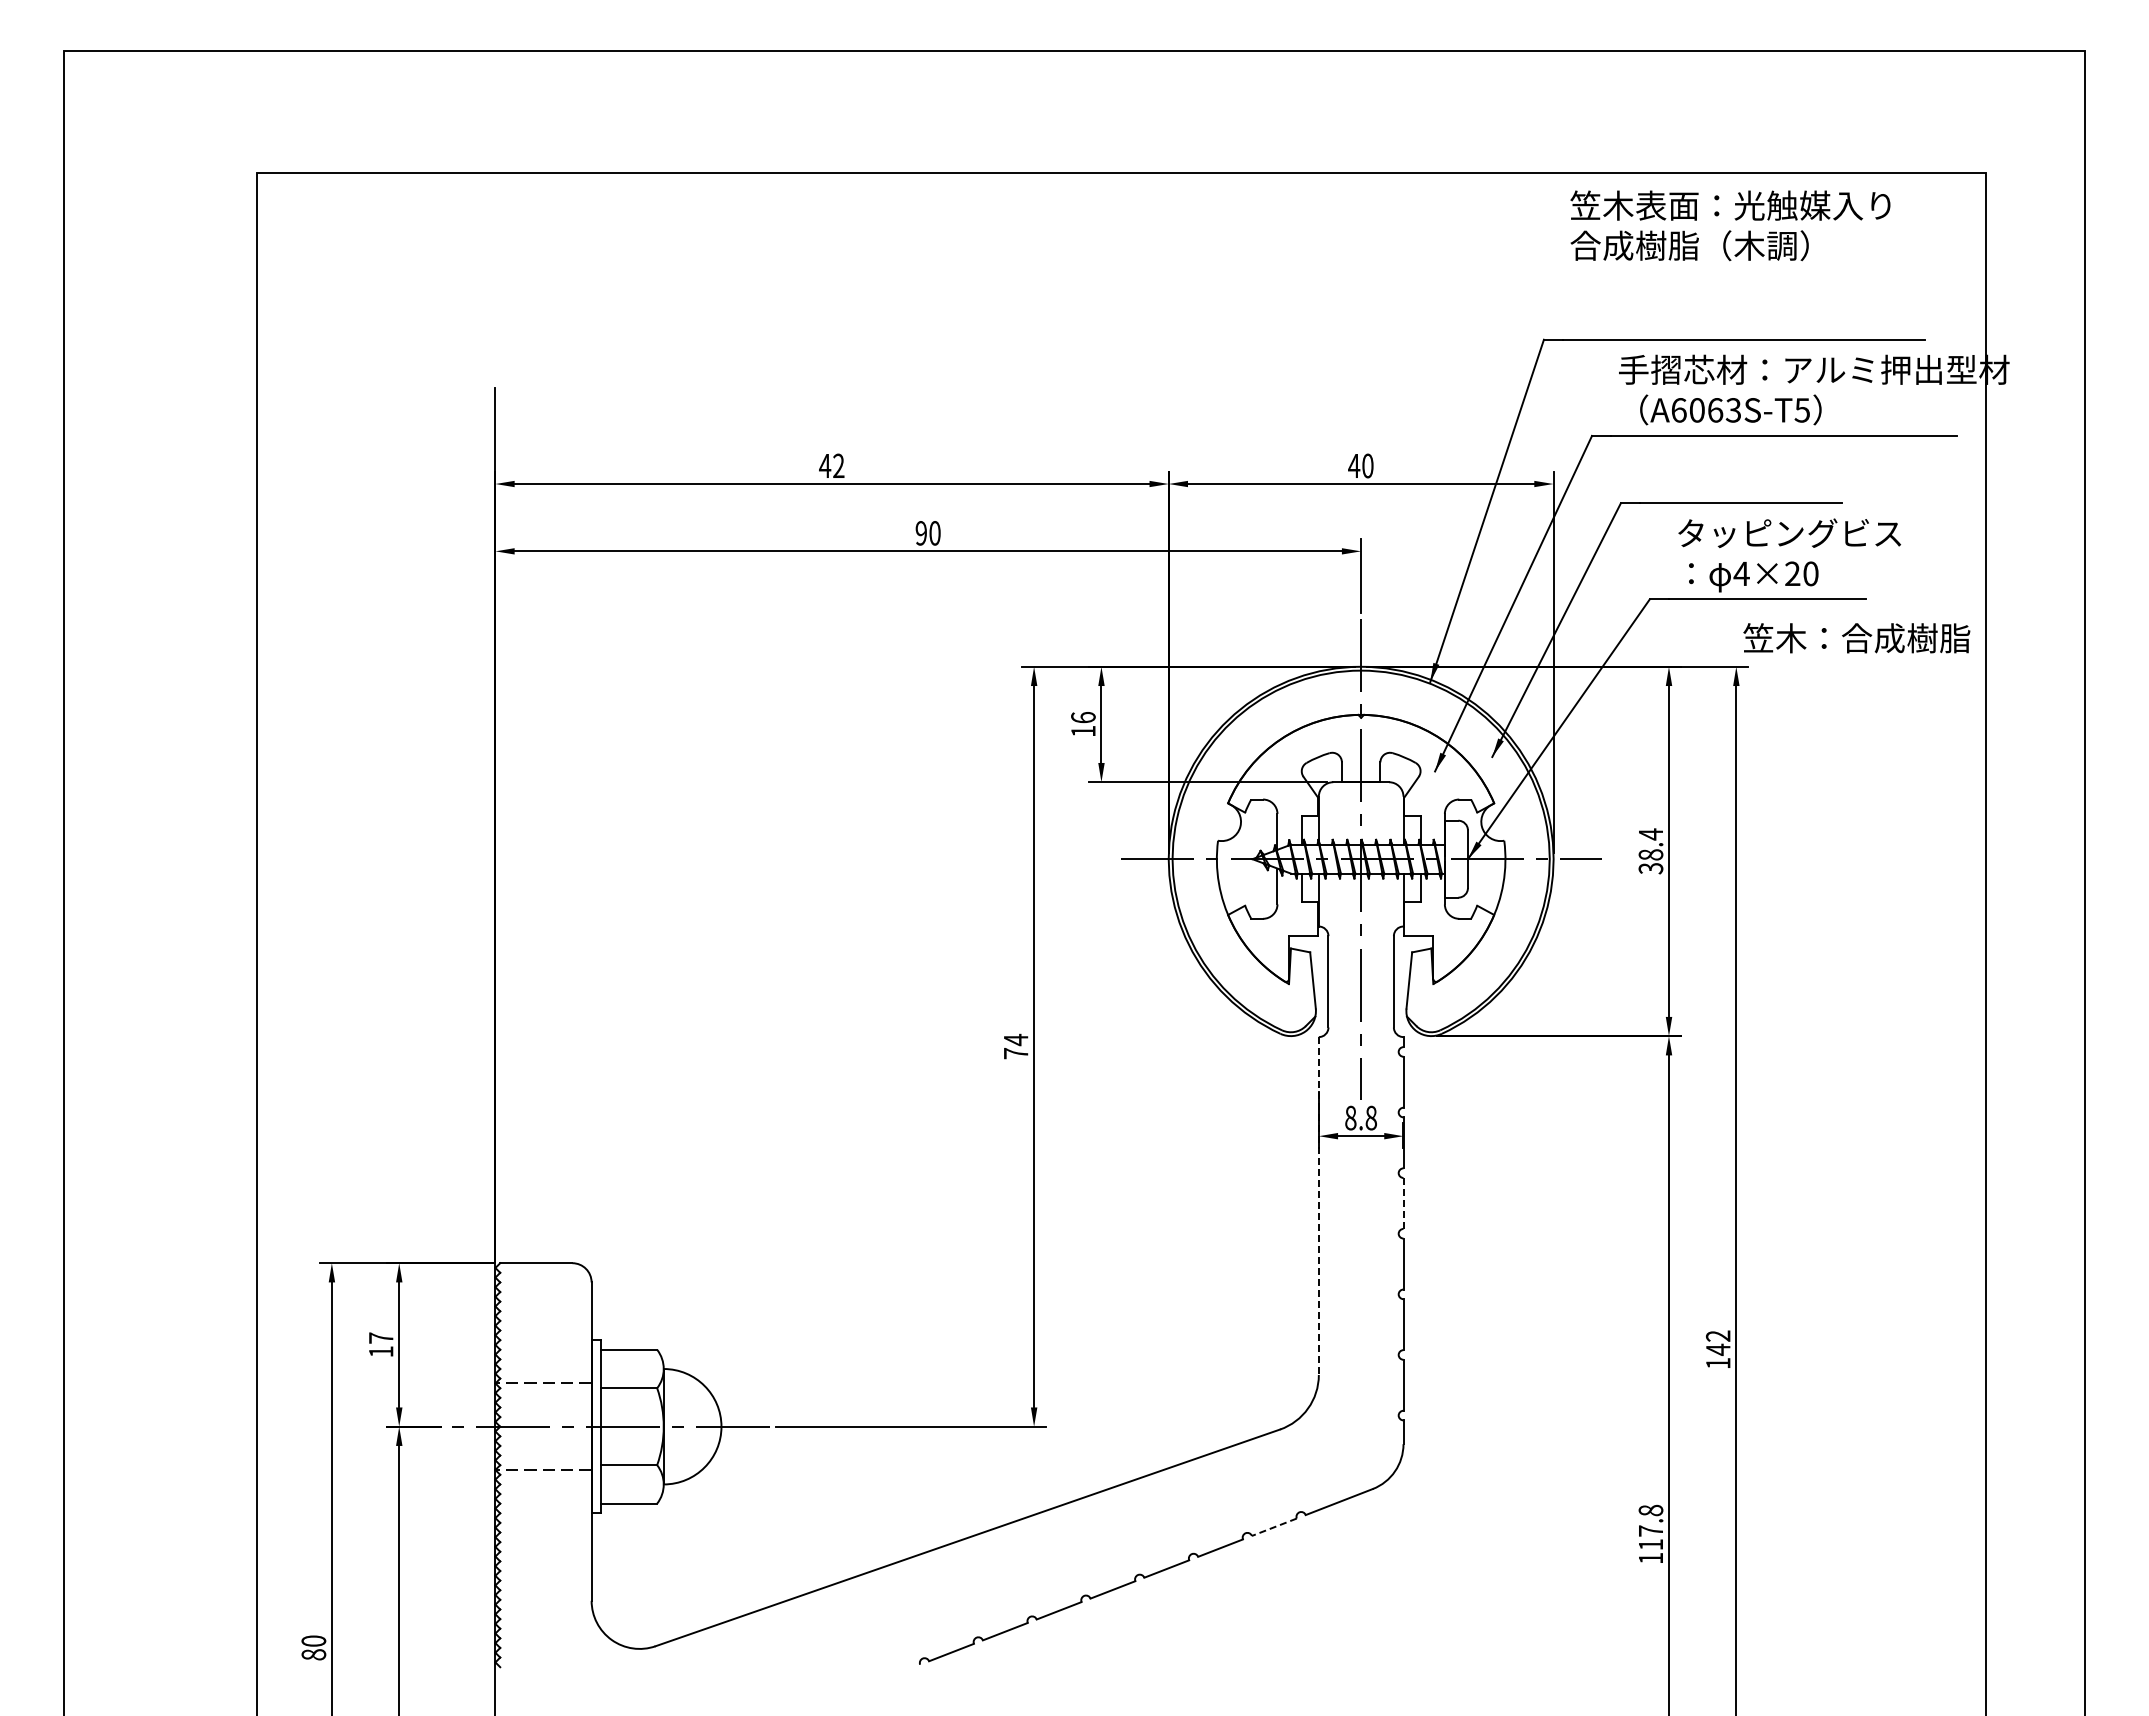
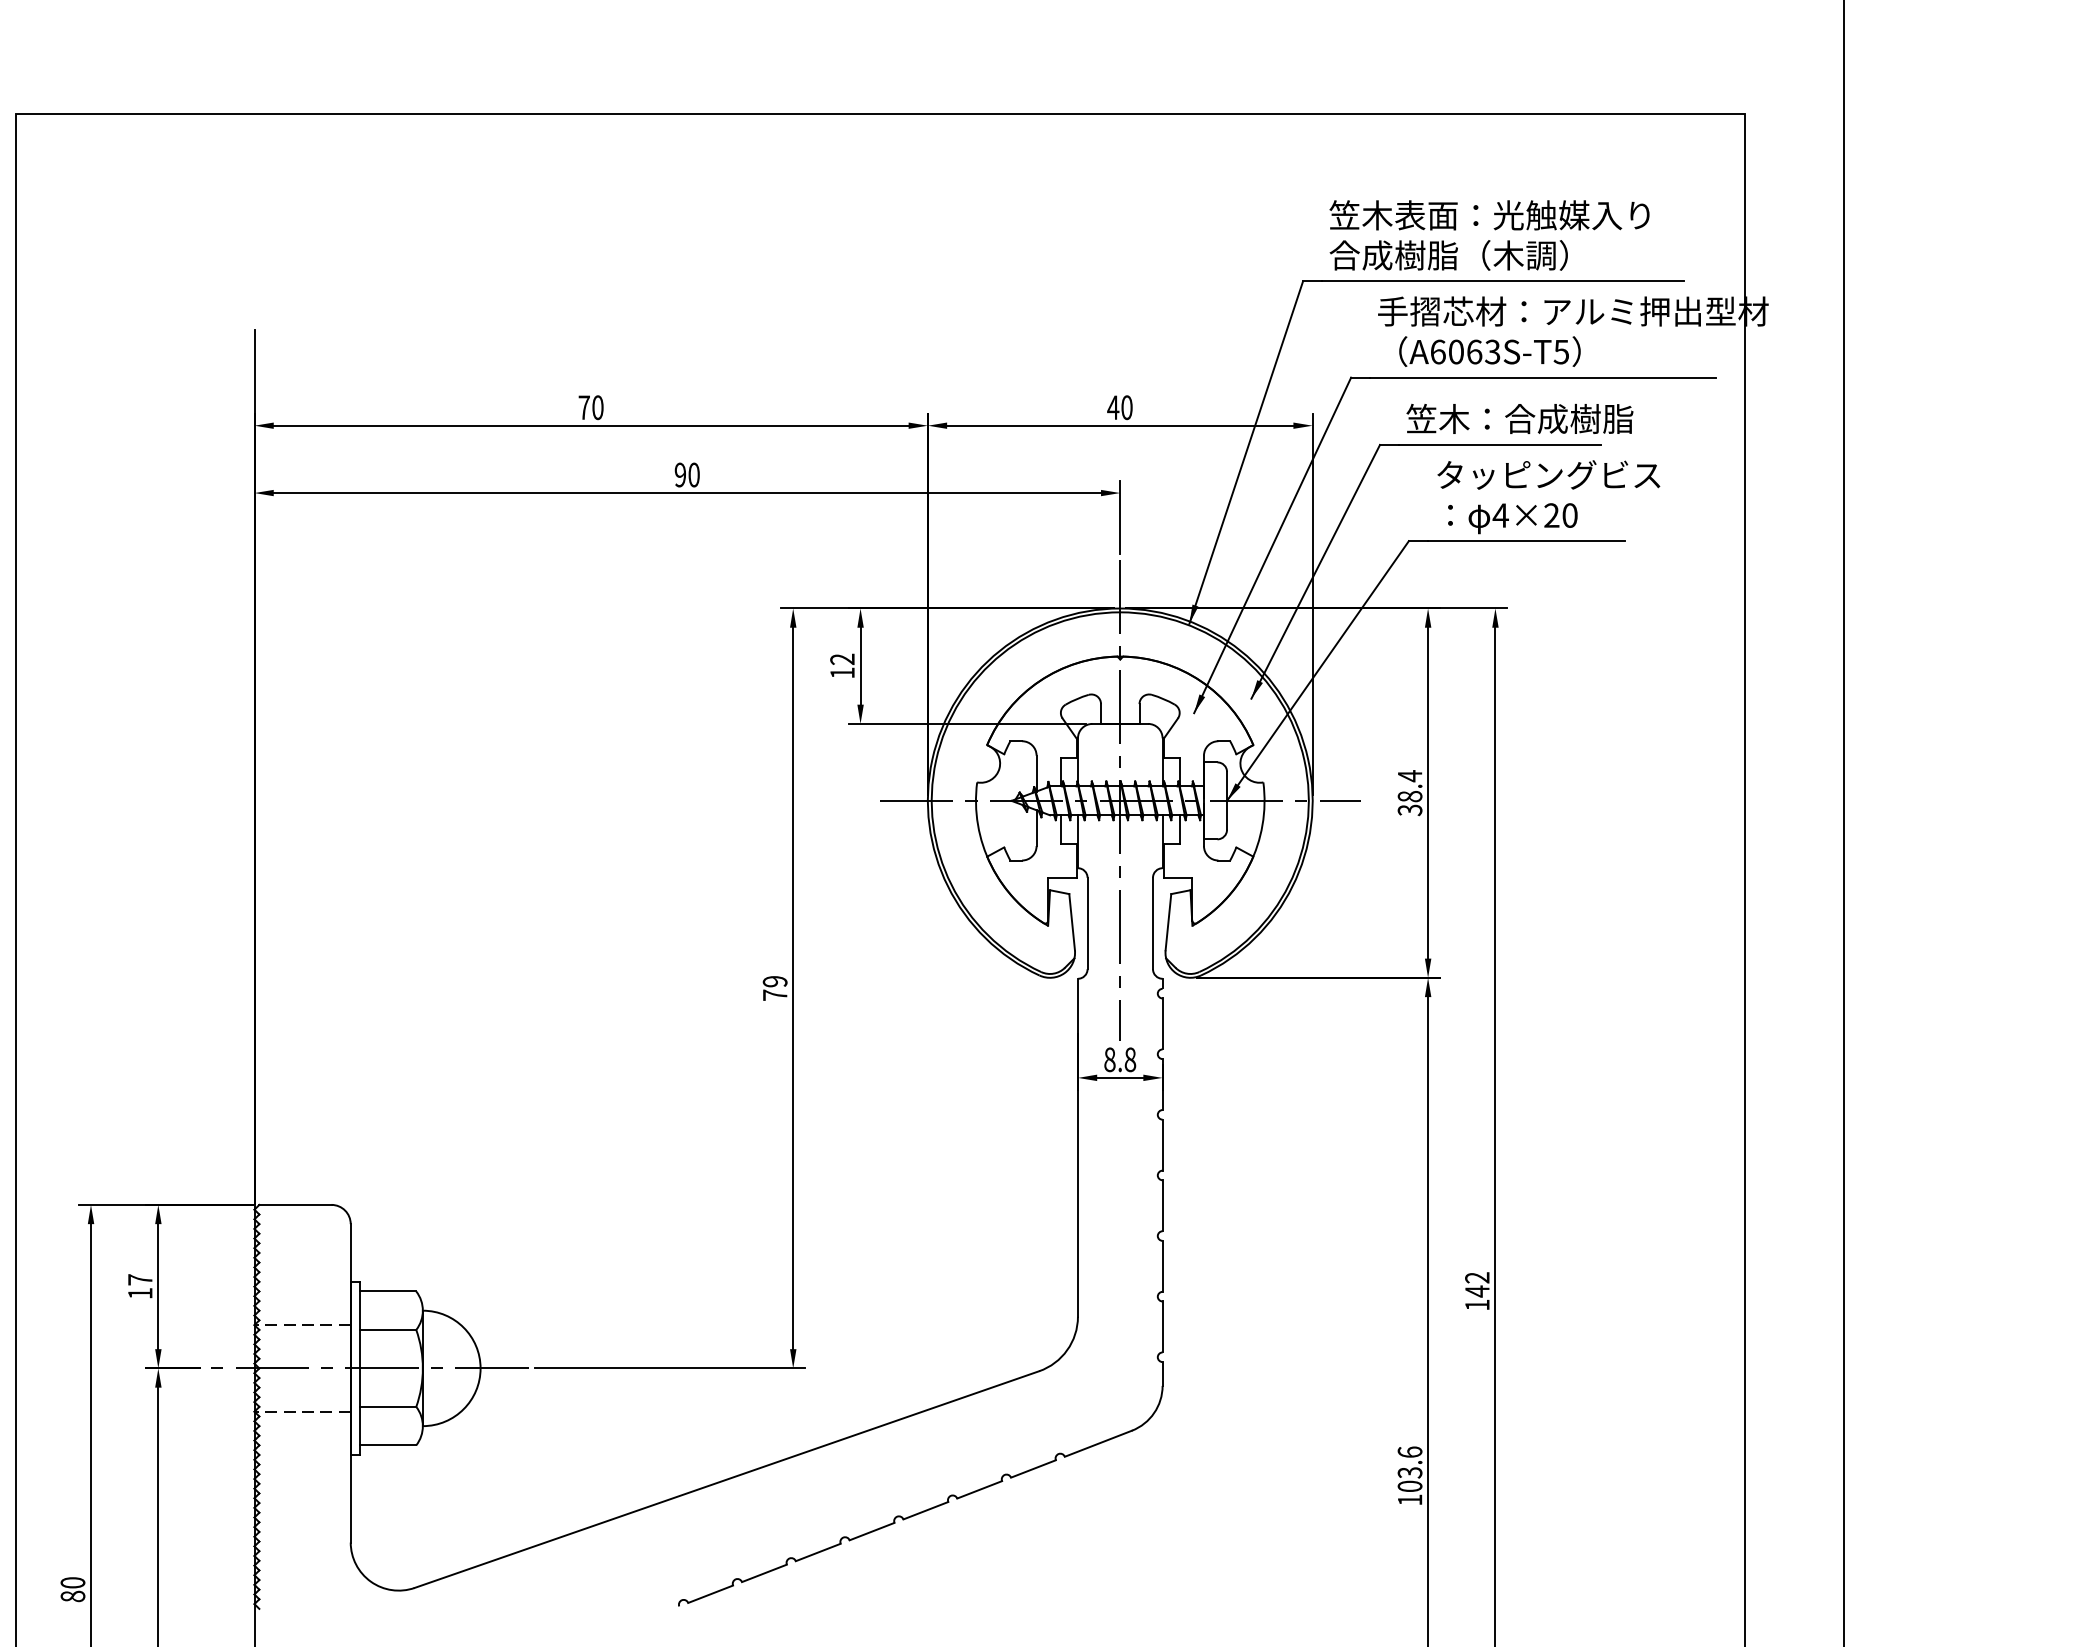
text: (1730, 225) -> (1489, 235), moved
text: (831, 465) -> (590, 407), 42 -> 70
text: (1856, 638) -> (1519, 419), moved
text: (1083, 717) -> (842, 659), 16 -> 12
text: (1015, 1039) -> (774, 981), 74 -> 79
line: (1403, 1203) -> (1162, 1145), dashed -> solid
line: (1318, 1206) -> (1077, 1148), dashed -> solid
line: (1273, 1527) -> (1032, 1469), dashed -> solid
text: (1650, 1527) -> (1409, 1469), 117.8 -> 103.6

